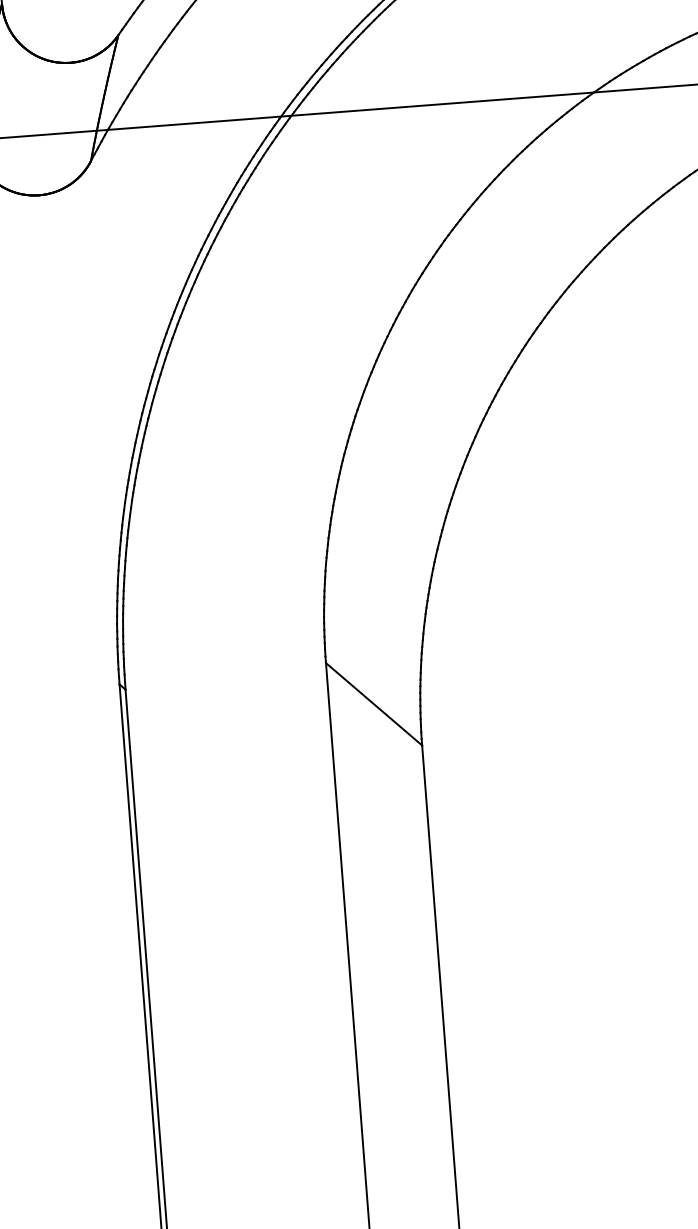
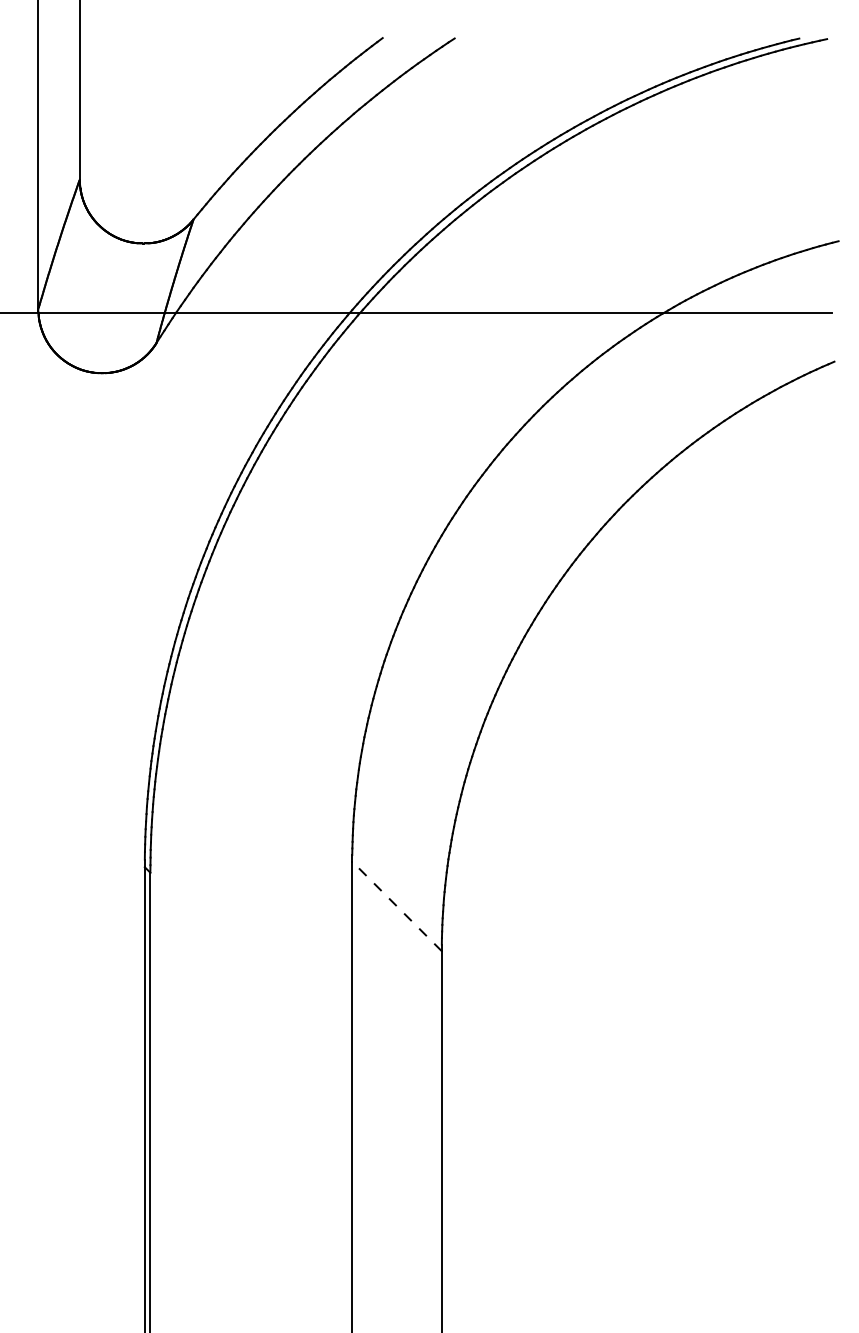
line: (373, 704) -> (396, 906), solid -> dashed

